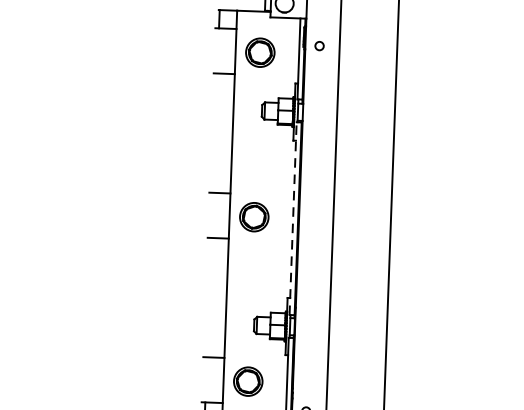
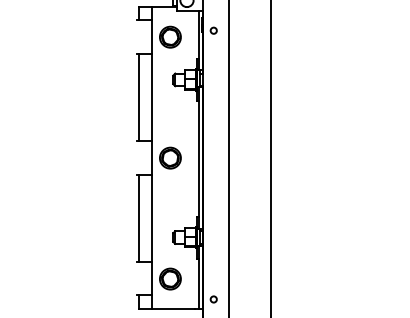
line: (215, 133) -> (139, 97), added
line: (292, 219) -> (198, 158), dashed -> solid
line: (209, 297) -> (139, 218), added

